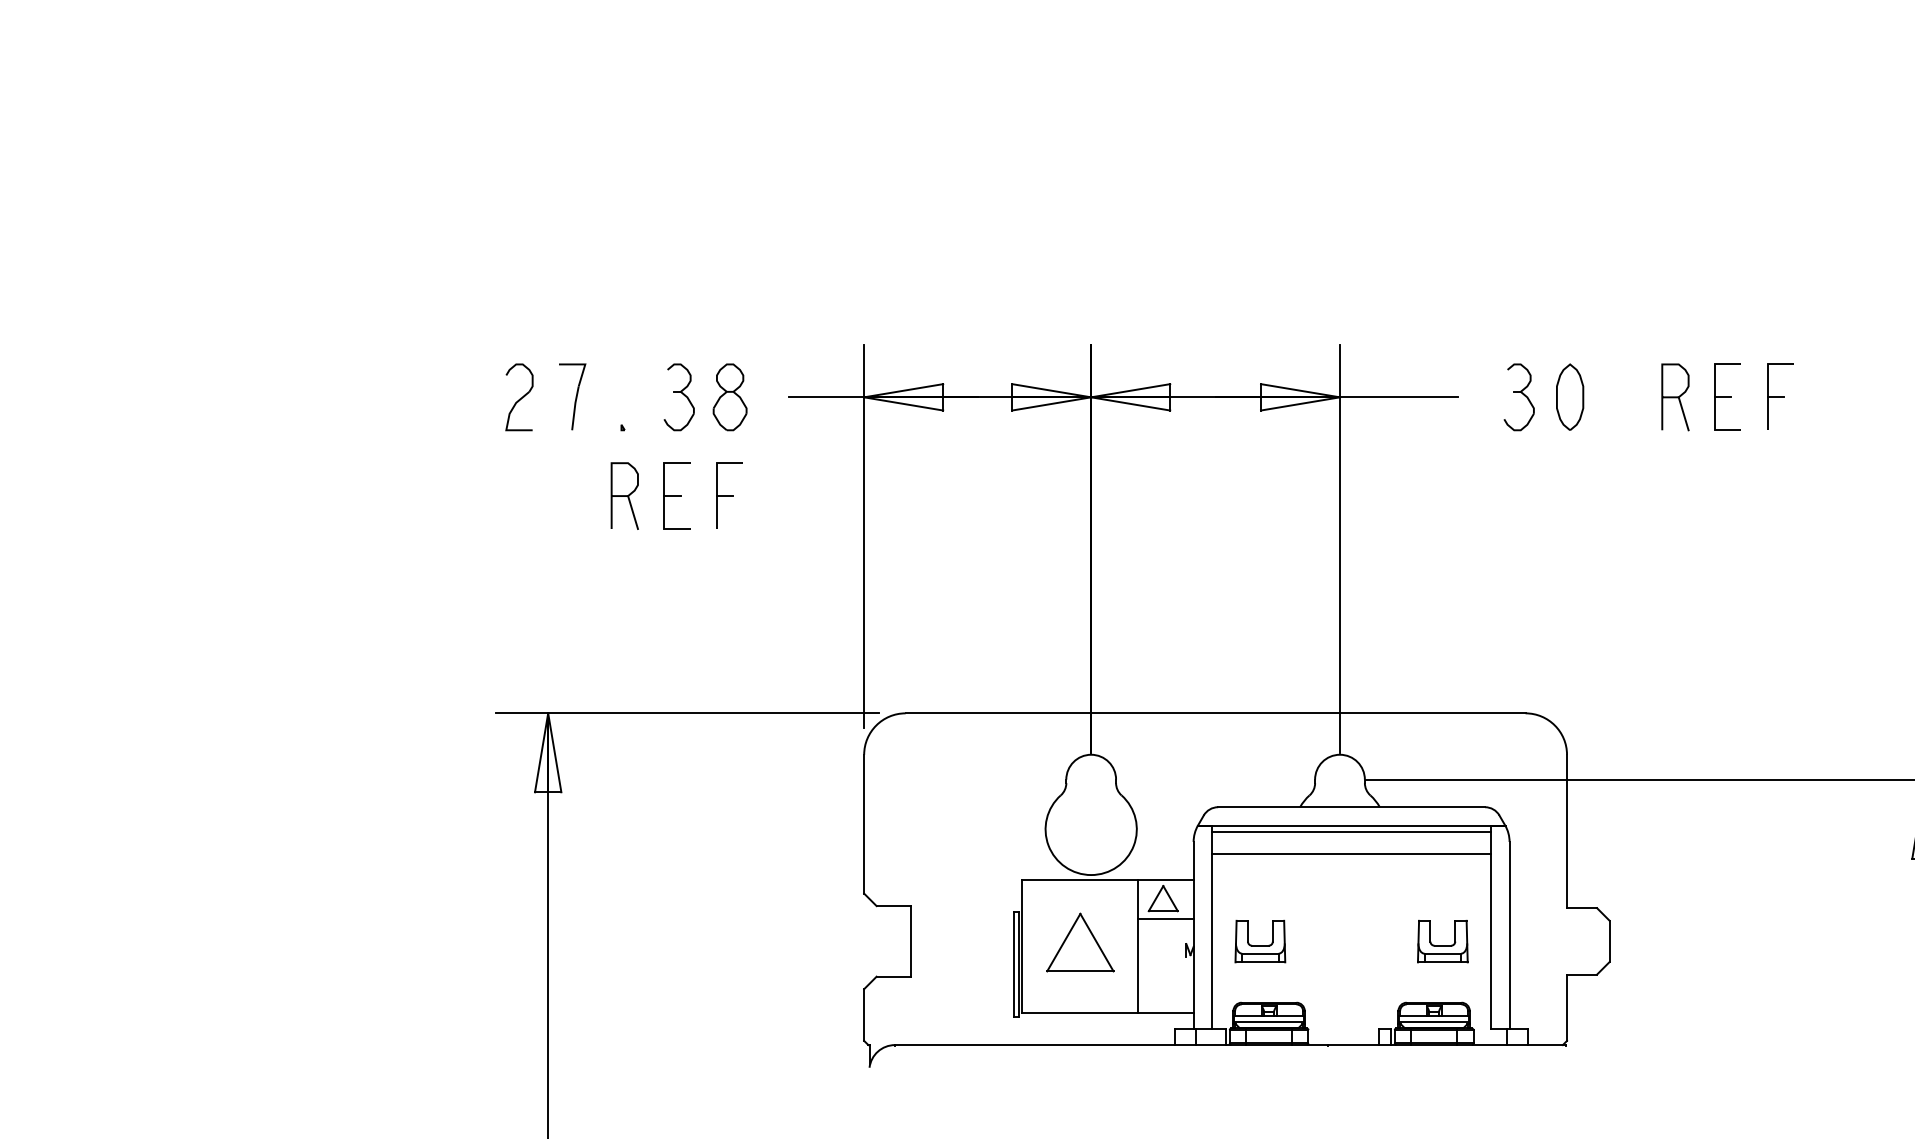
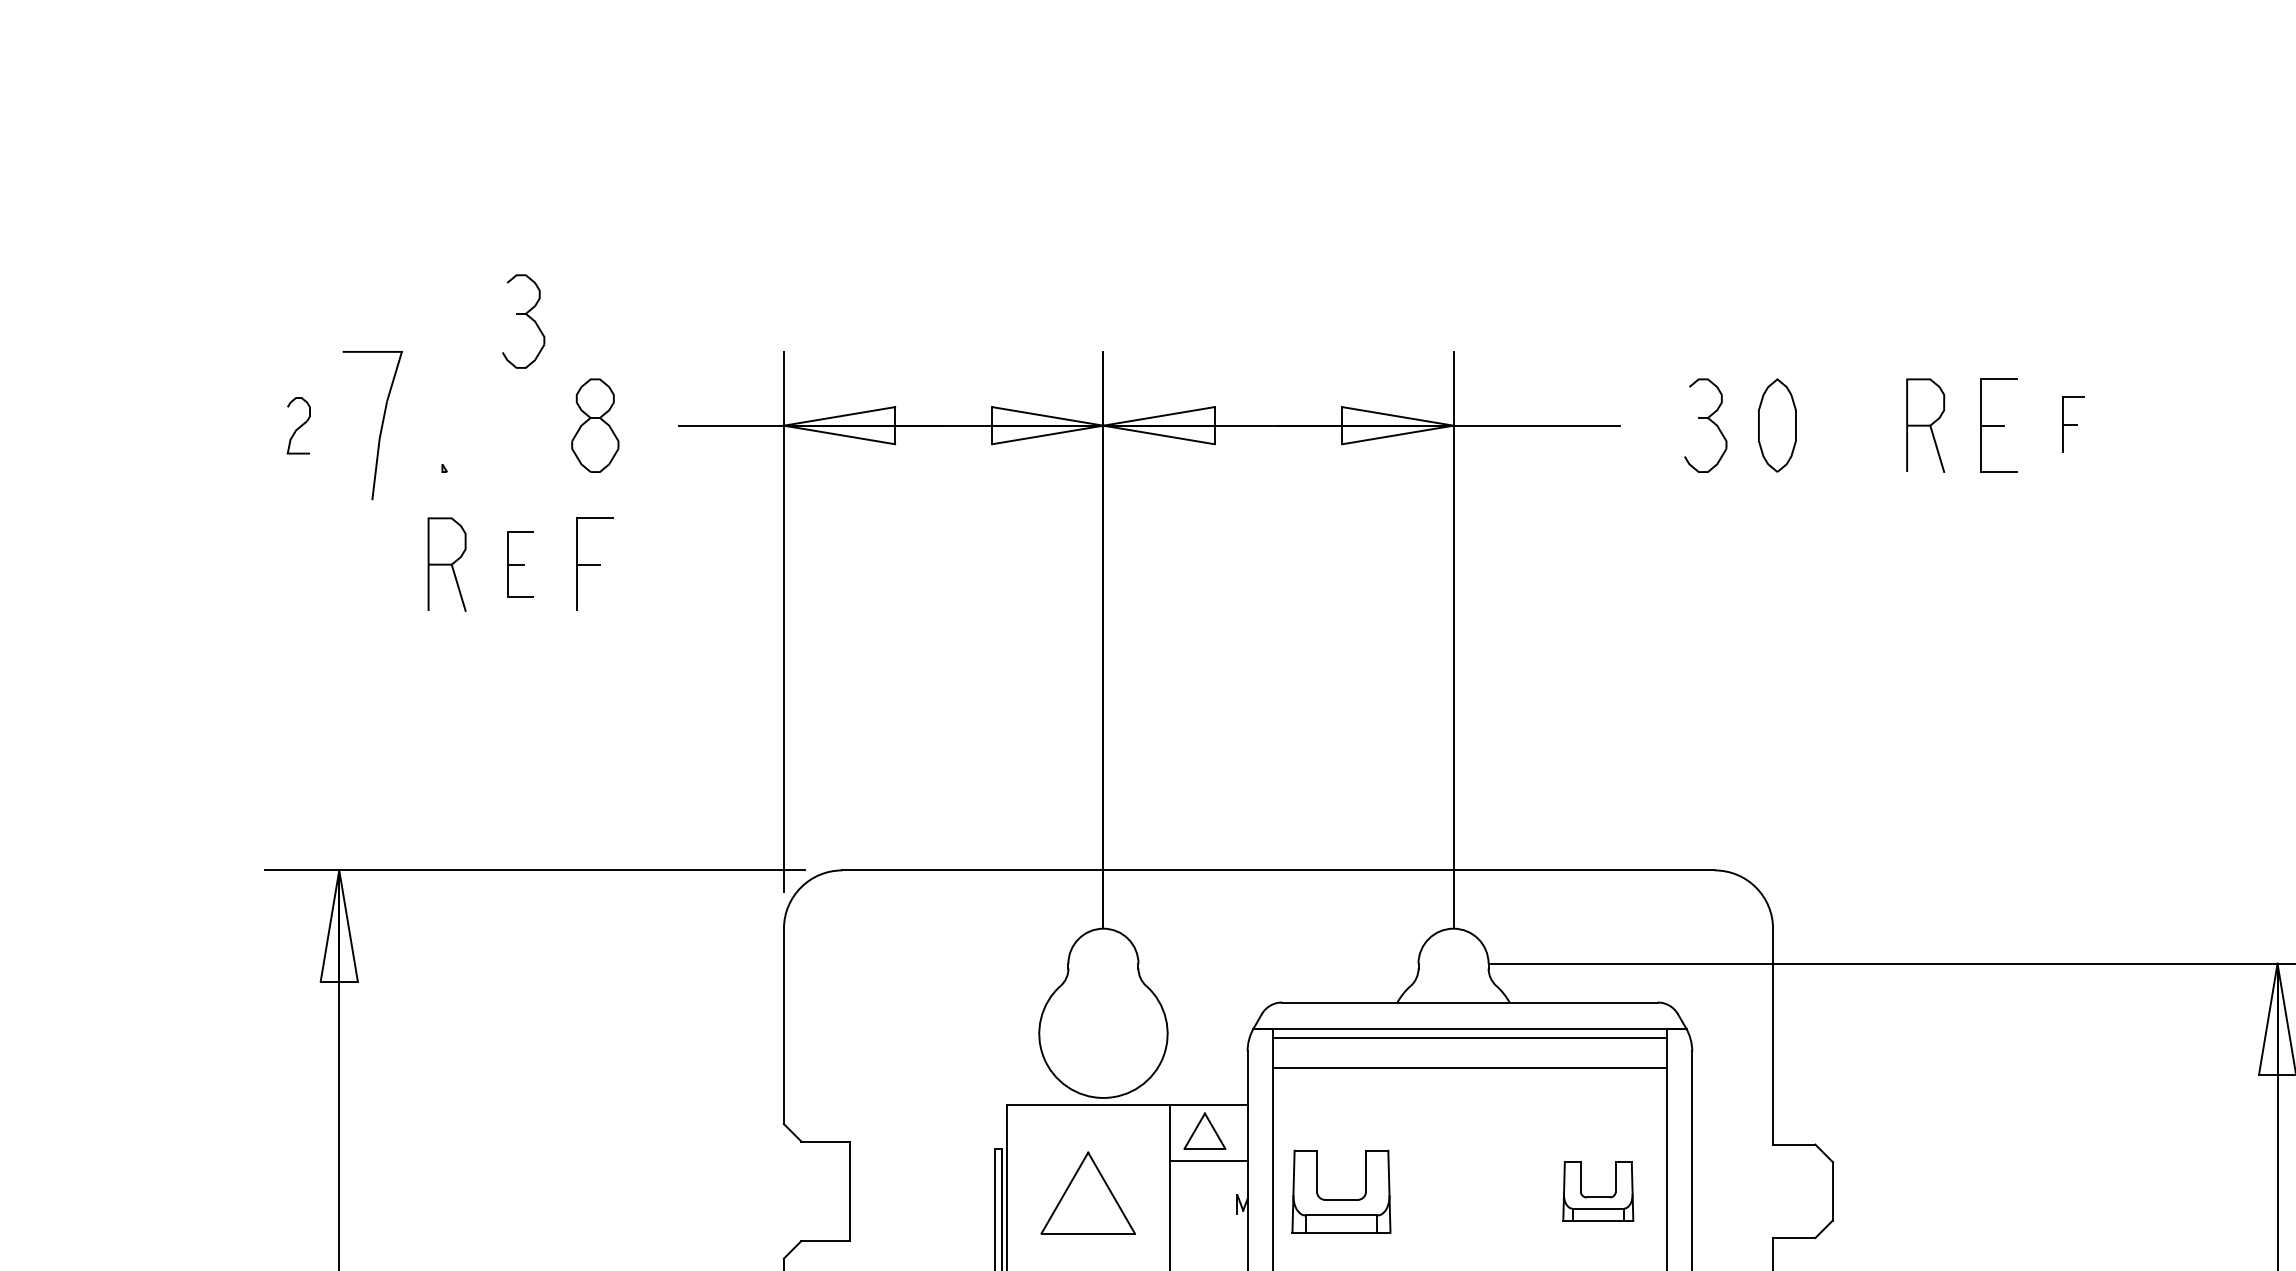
part: (572, 396) -> (373, 424), size x1.6
part: (1780, 396) -> (2073, 424), size x0.6
part: (519, 397) -> (298, 425), size x0.6
part: (678, 397) -> (522, 321), moved
part: (676, 495) -> (519, 563), size x0.7
part: (1260, 941) -> (1341, 1191), size x1.4

